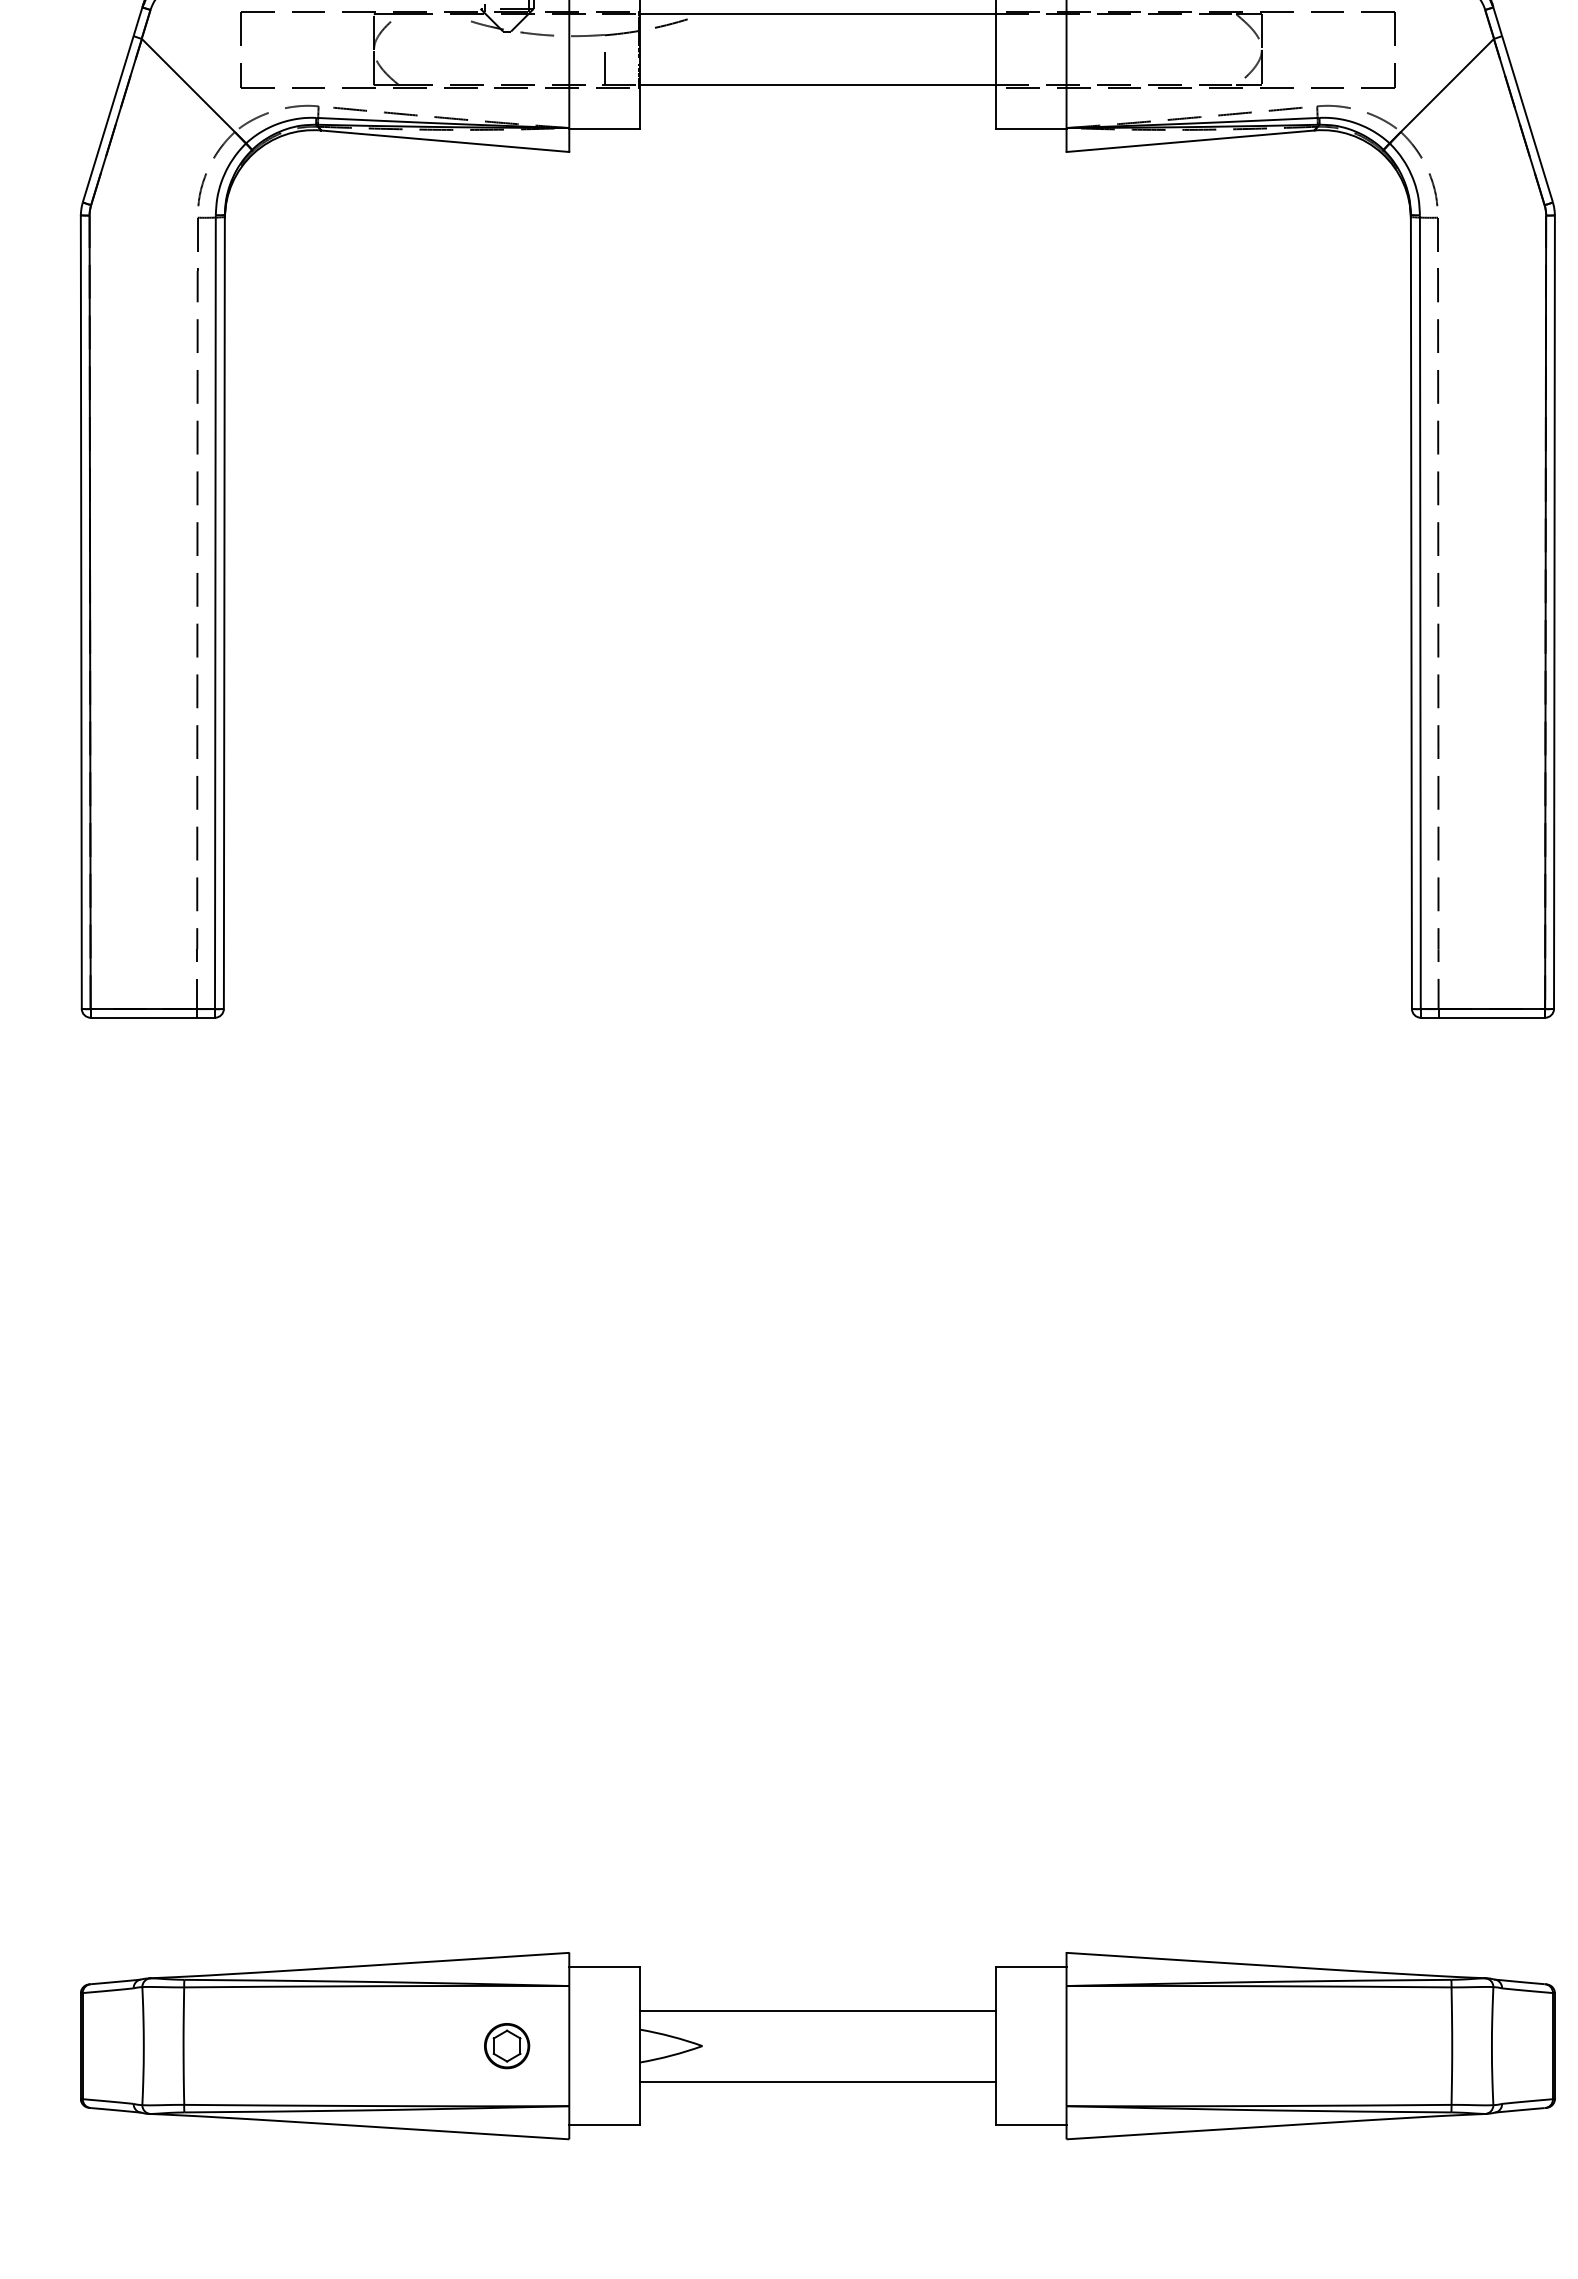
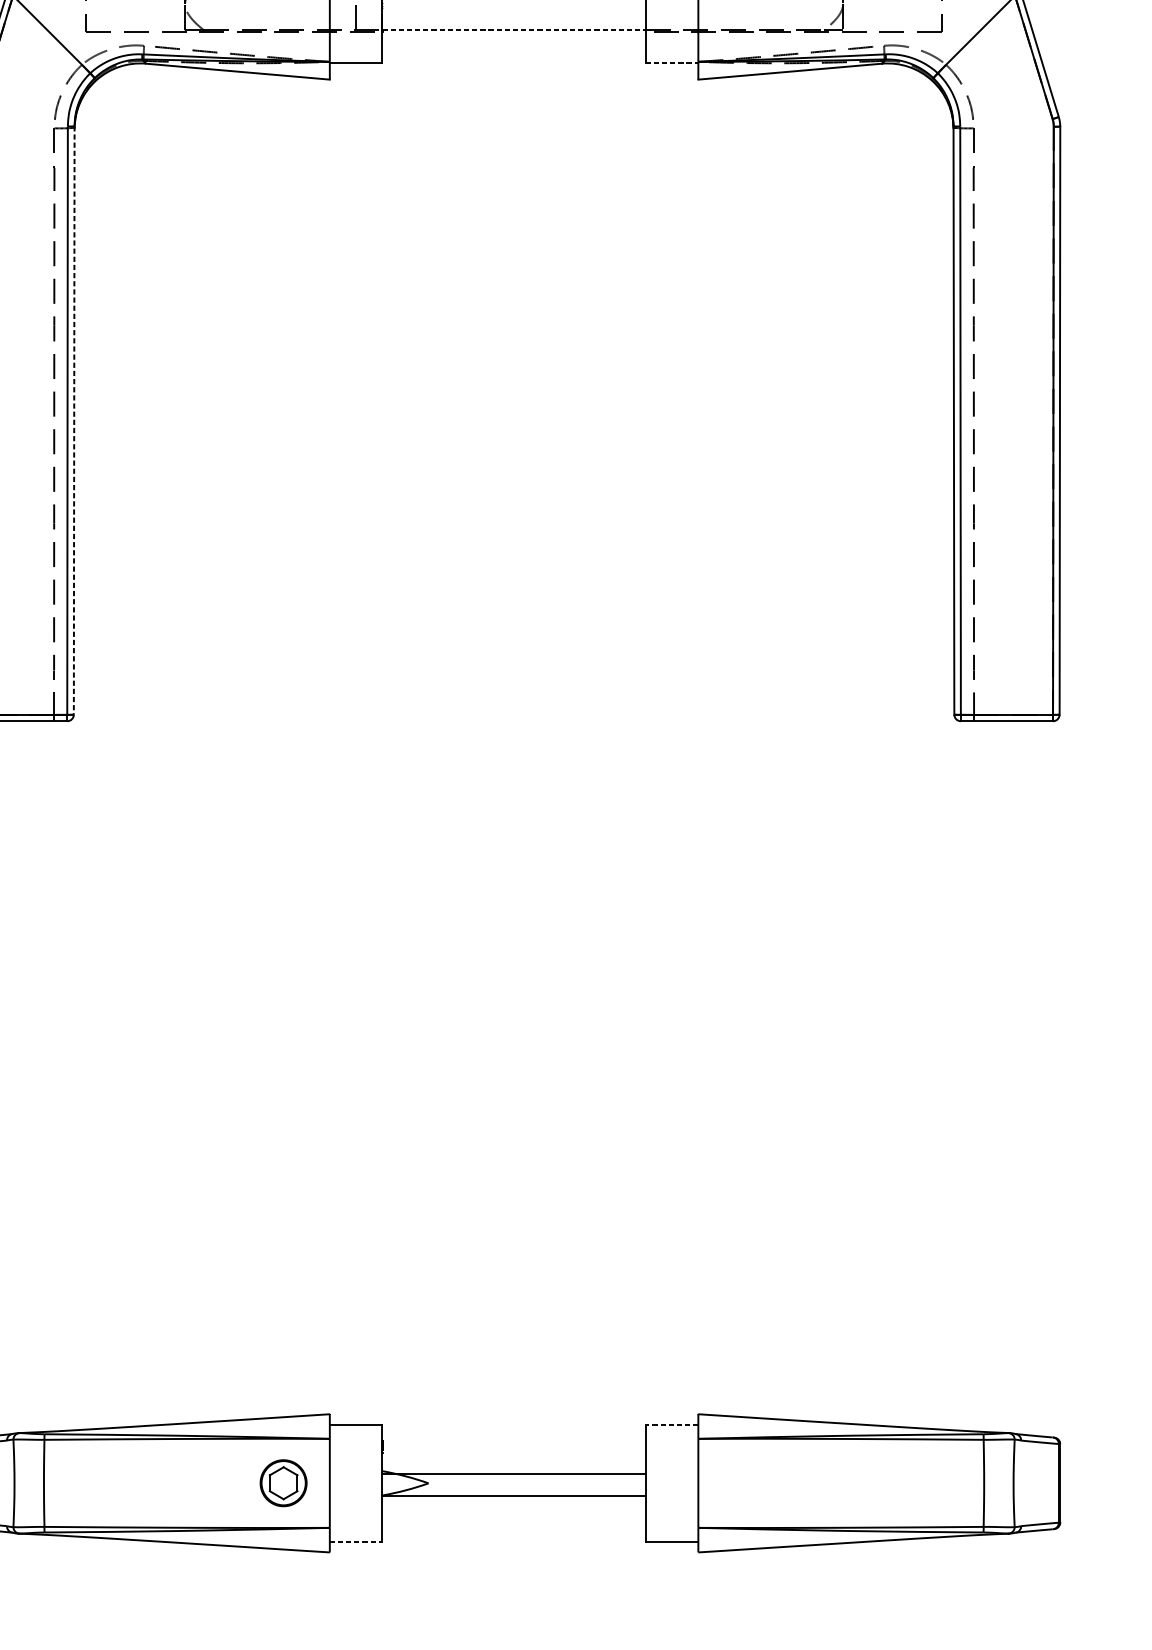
line: (817, 85) -> (513, 30), solid -> dashed
line: (1031, 128) -> (672, 62), solid -> dashed
line: (224, 612) -> (74, 420), solid -> dashed
line: (1031, 1967) -> (672, 1425), solid -> dashed
line: (817, 2010) -> (513, 1495), moved
part: (507, 2046) -> (284, 1483), size x1.4
line: (817, 2081) -> (513, 1474), moved
line: (604, 2125) -> (355, 1542), solid -> dashed

